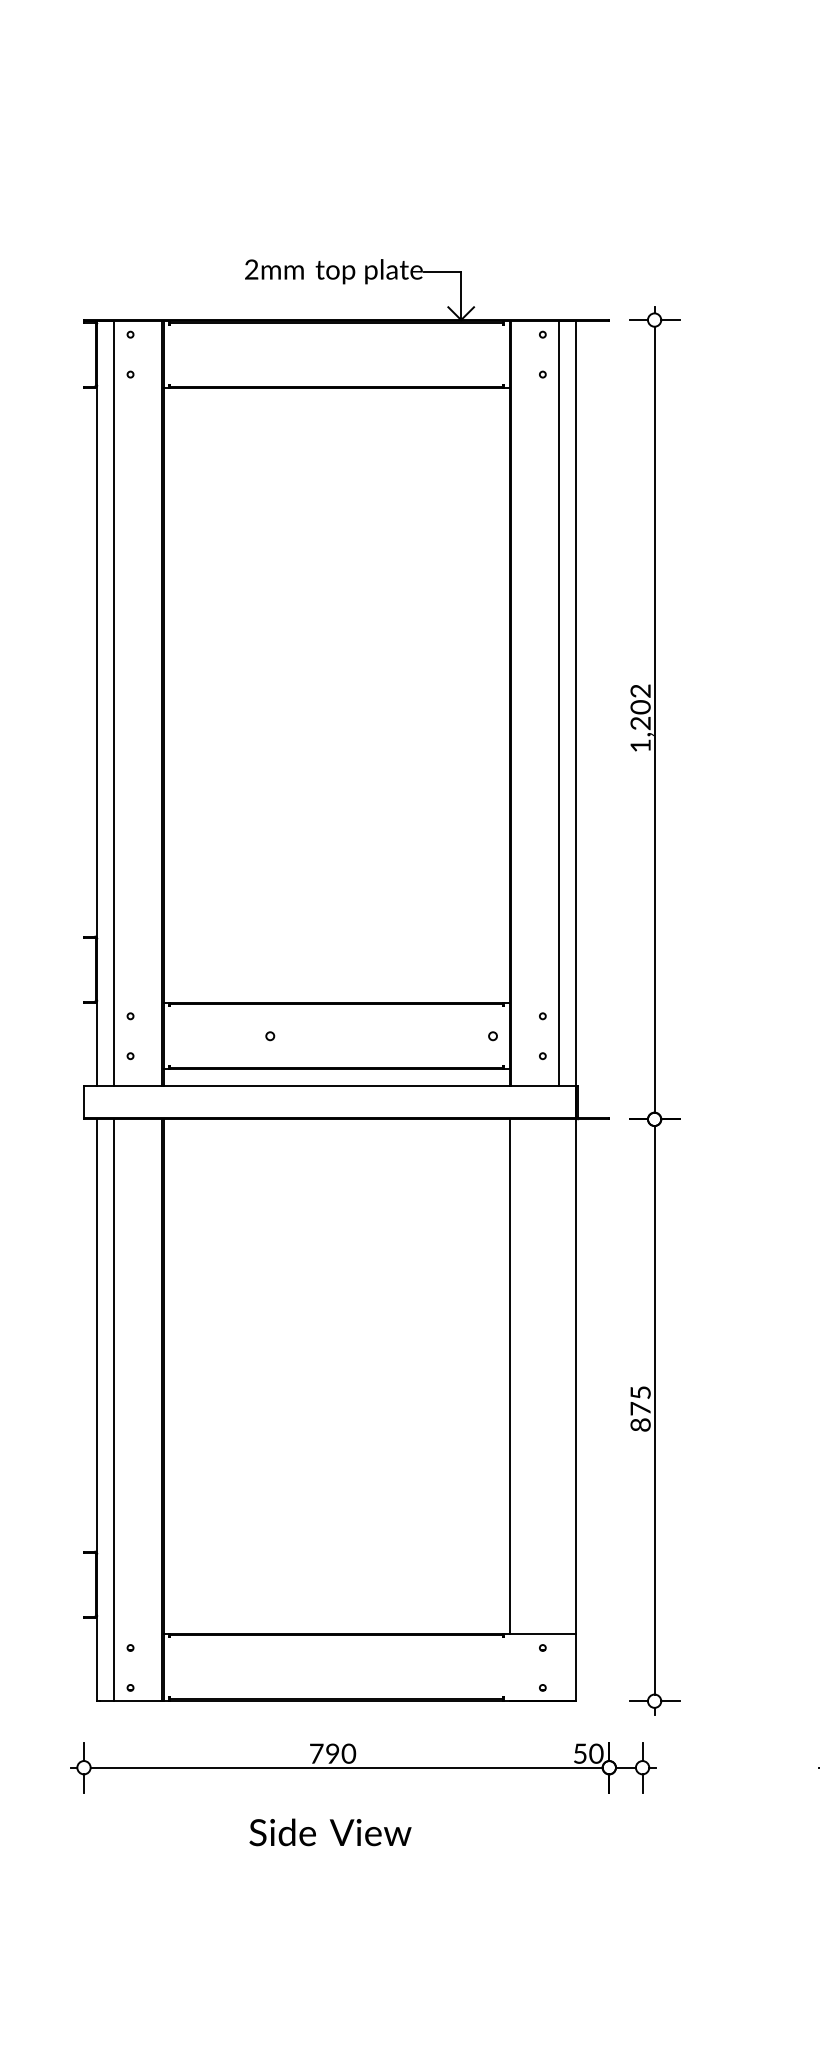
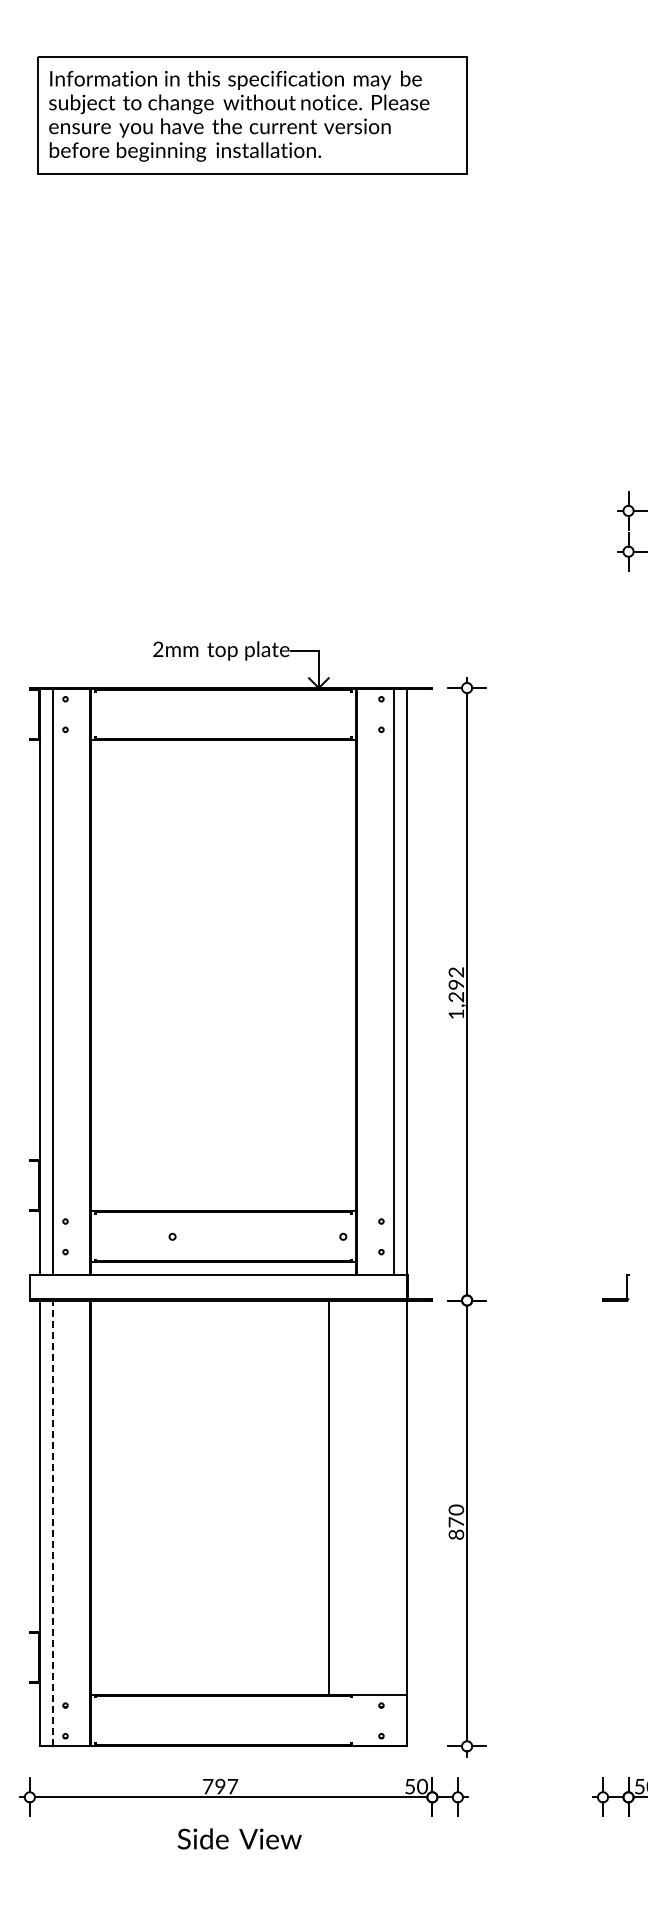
text: (642, 706) -> (457, 984), 1,202 -> 1,292
line: (508, 1376) -> (328, 1497), moved
text: (640, 1392) -> (456, 1509), 875 -> 870
line: (113, 1410) -> (52, 1523), solid -> dashed
text: (348, 1753) -> (232, 1786), 790 -> 797
text: (330, 1831) -> (239, 1838), moved

